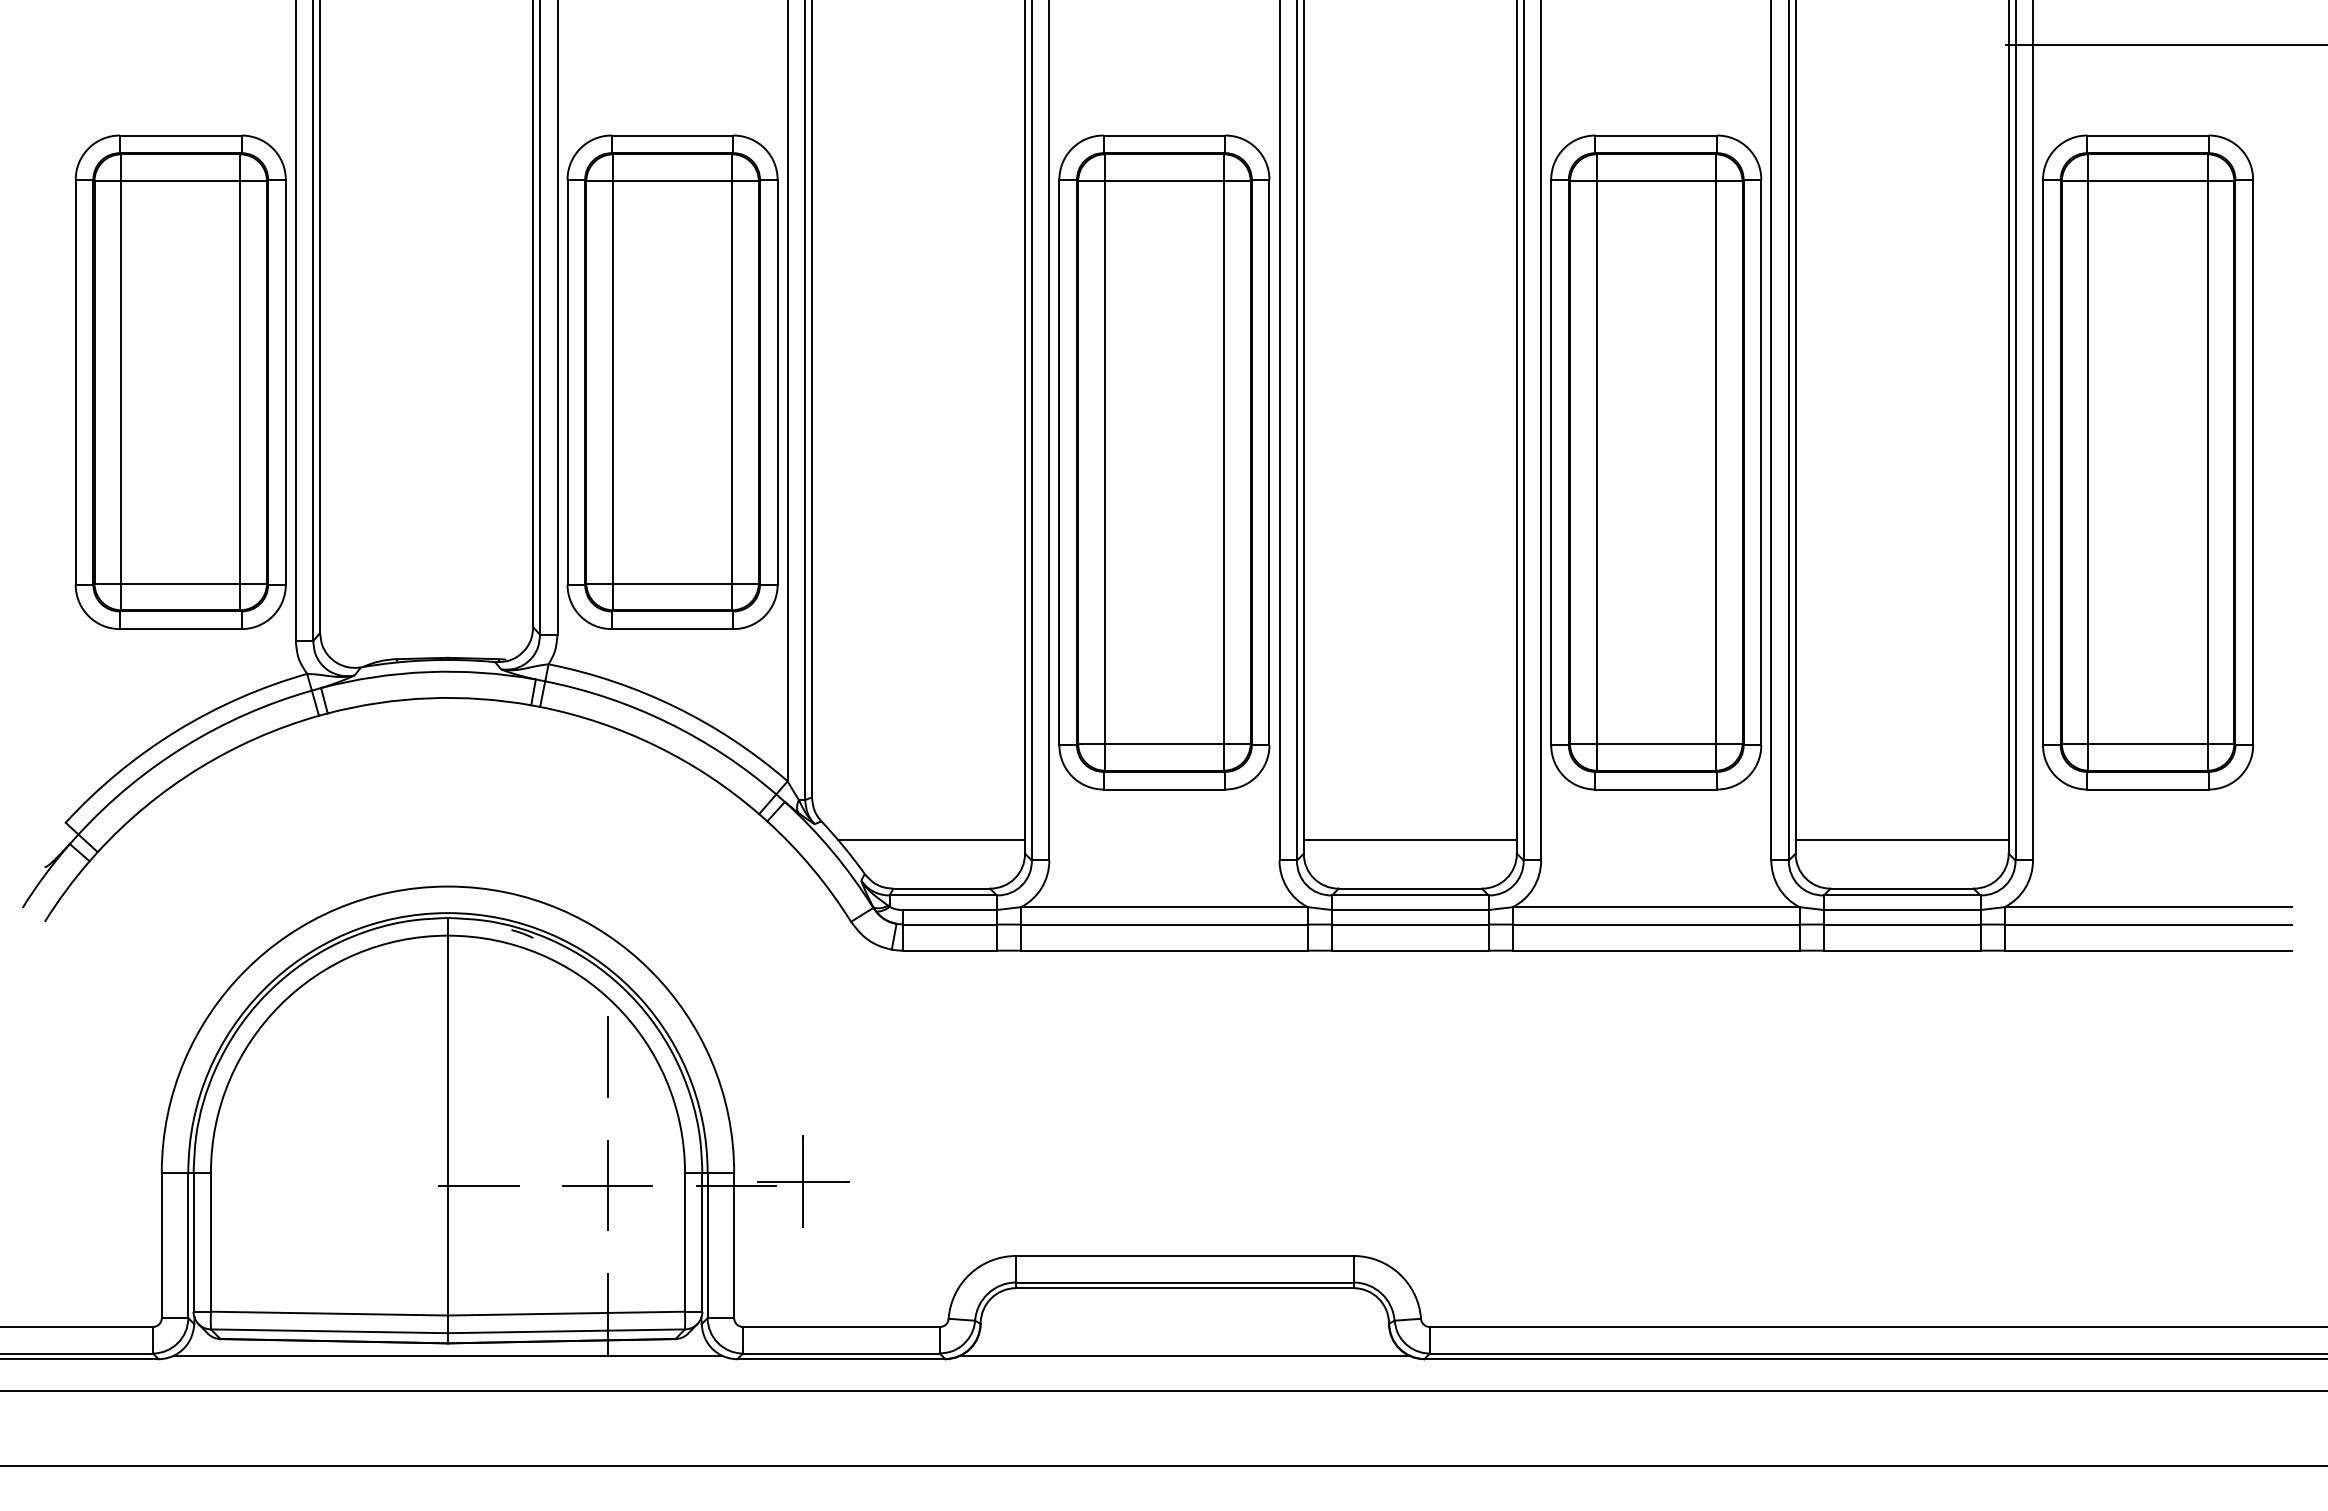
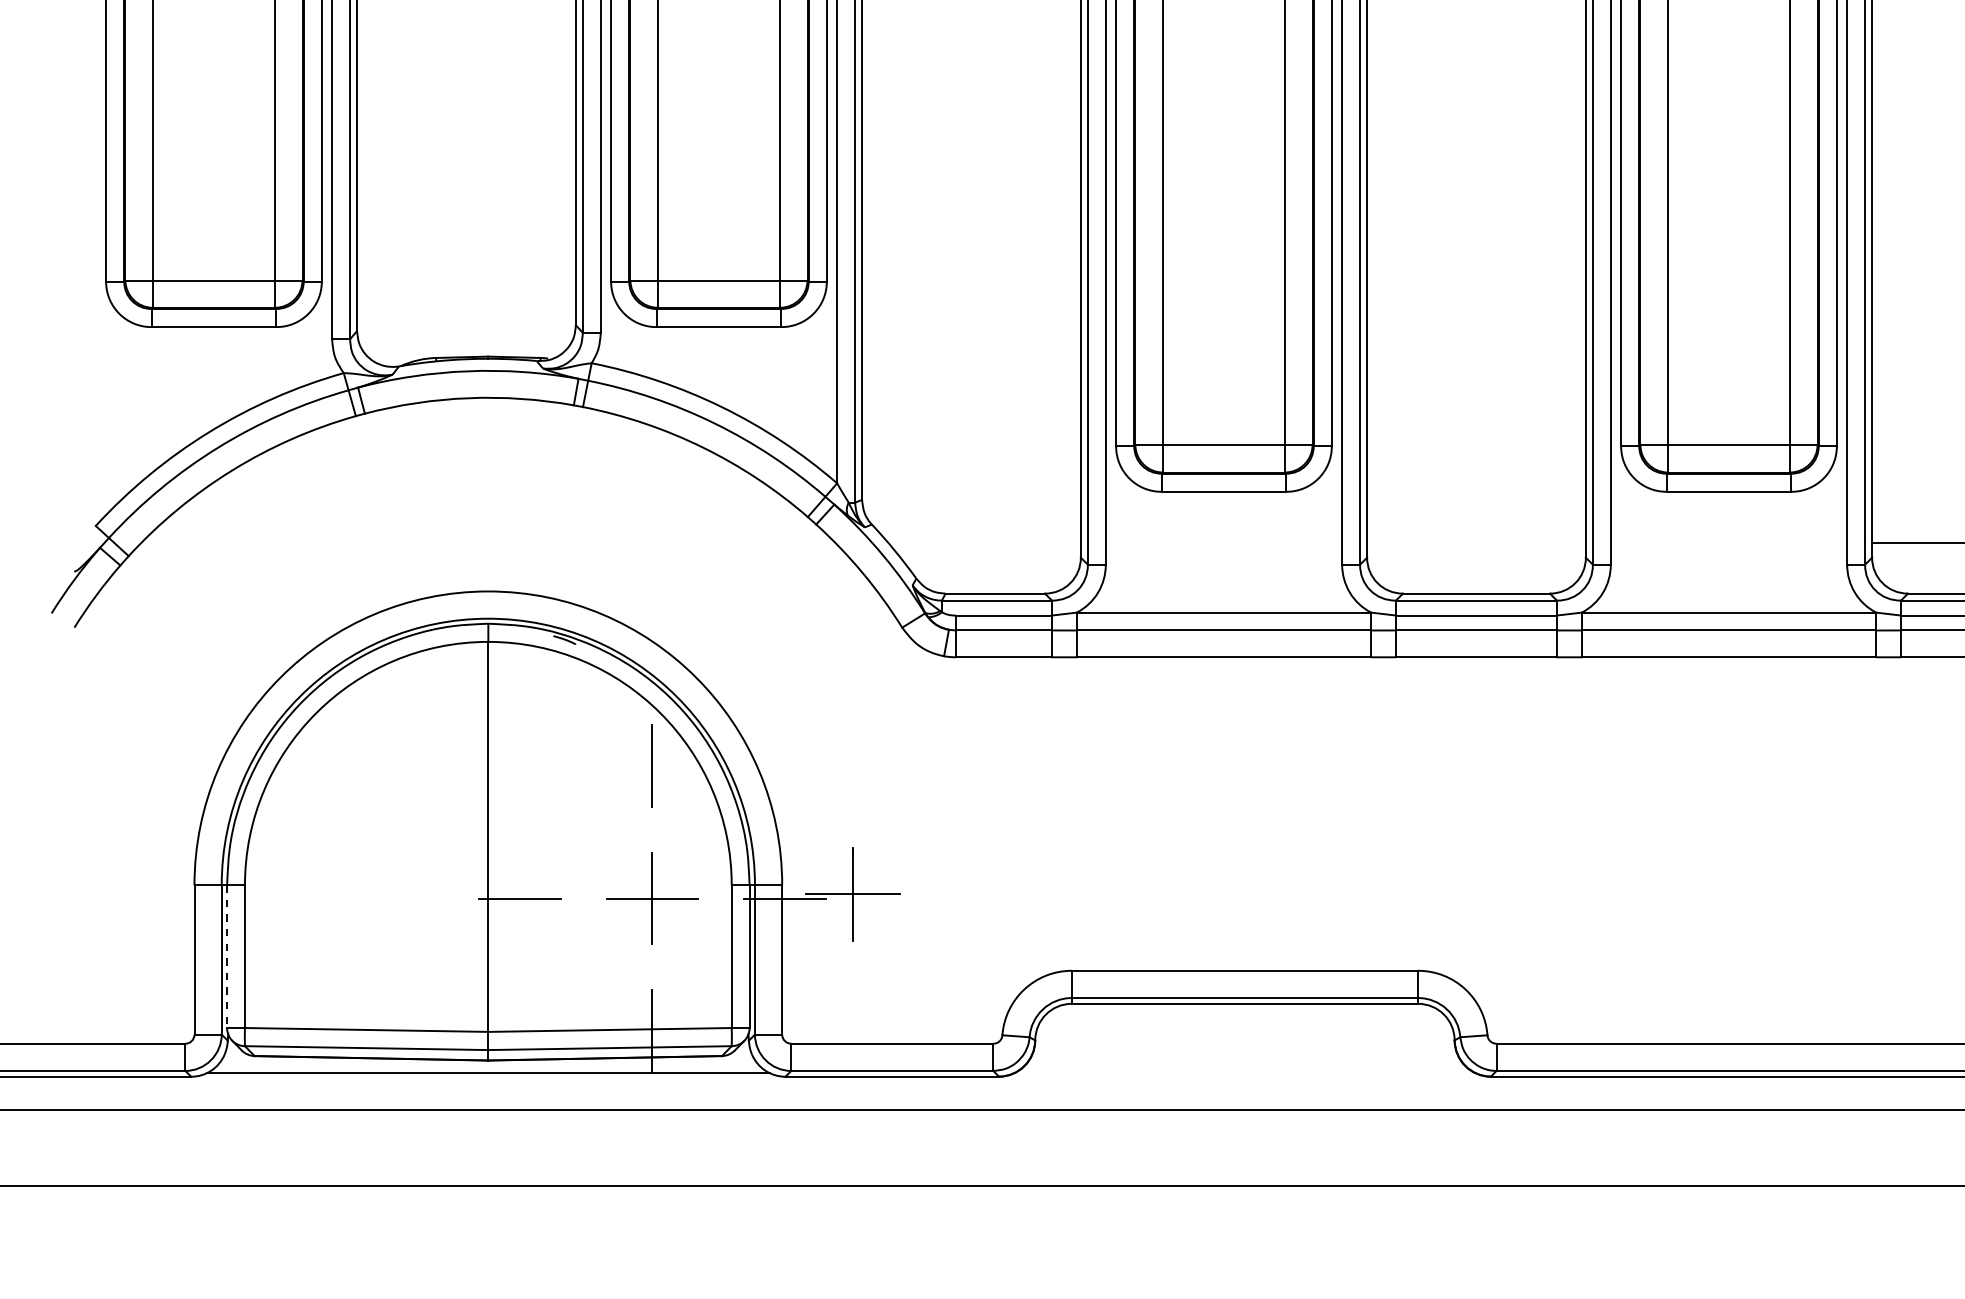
line: (931, 839) -> (984, 543), removed
line: (1409, 839) -> (1475, 543), removed
line: (193, 1242) -> (227, 956), solid -> dashed
line: (1184, 1355) -> (1244, 1072), removed

